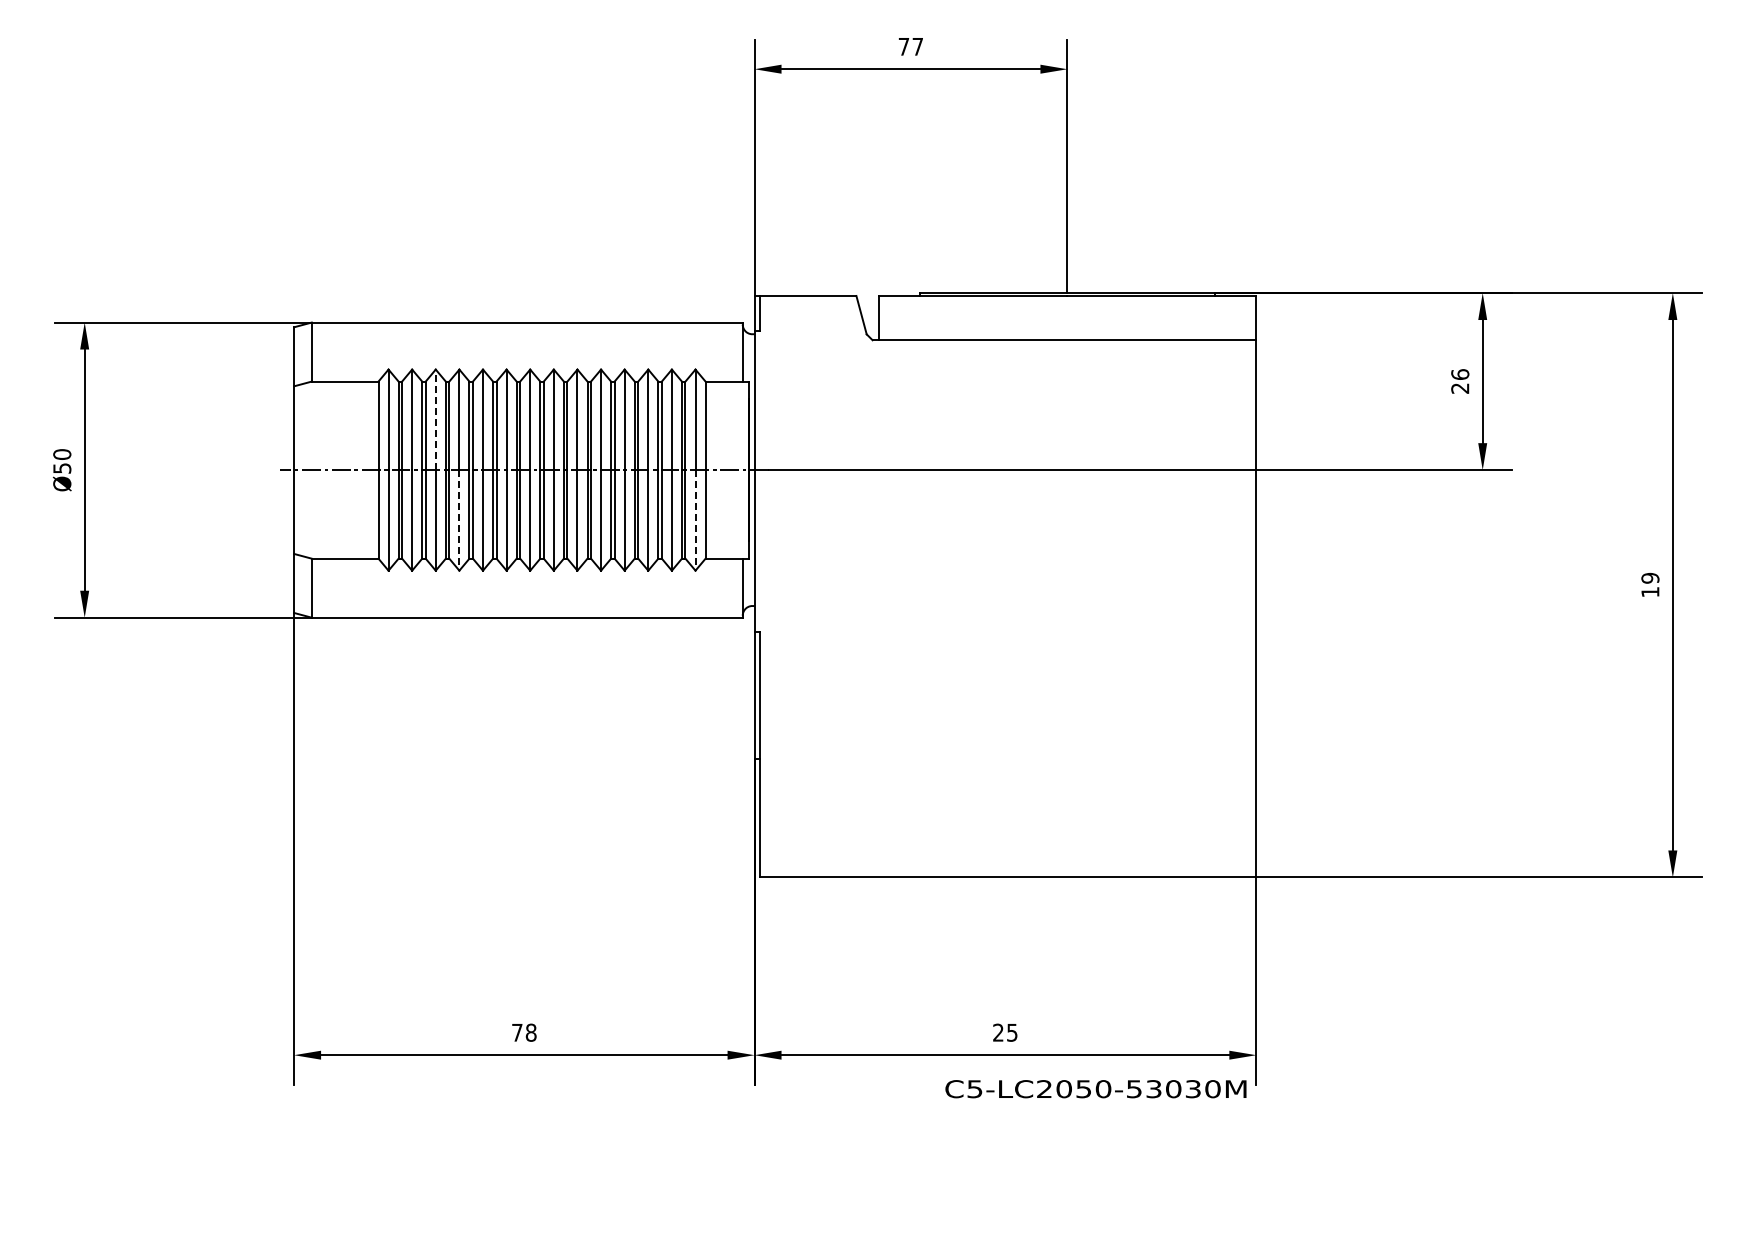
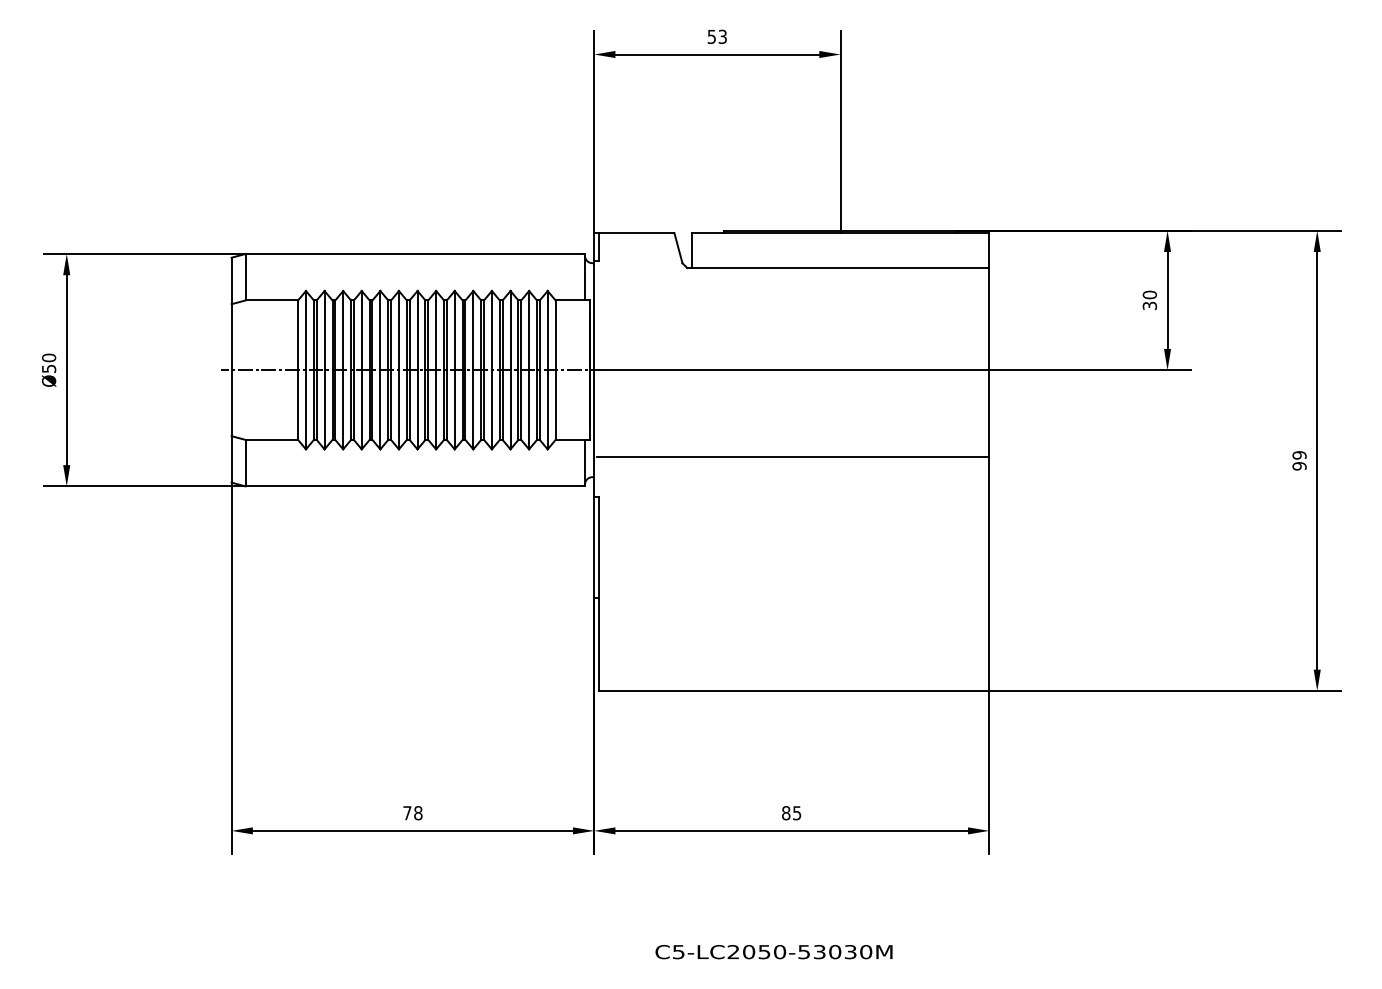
text: (910, 46) -> (716, 36), 77 -> 53
text: (1460, 381) -> (1150, 300), 26 -> 30
line: (435, 419) -> (342, 330), dashed -> solid
line: (459, 520) -> (361, 409), dashed -> solid
line: (695, 520) -> (547, 409), dashed -> solid
line: (1006, 580) -> (792, 457), added
text: (1650, 591) -> (1299, 465), 19 -> 99
text: (998, 1032) -> (786, 813), 25 -> 85
text: (1095, 1089) -> (773, 952), moved

